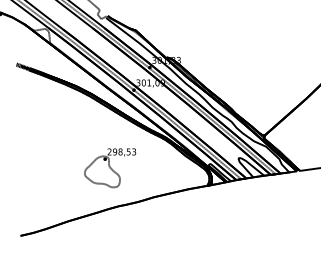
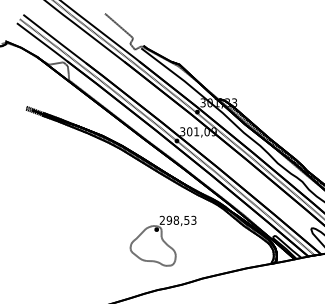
part: (110, 168) -> (163, 241), moved

